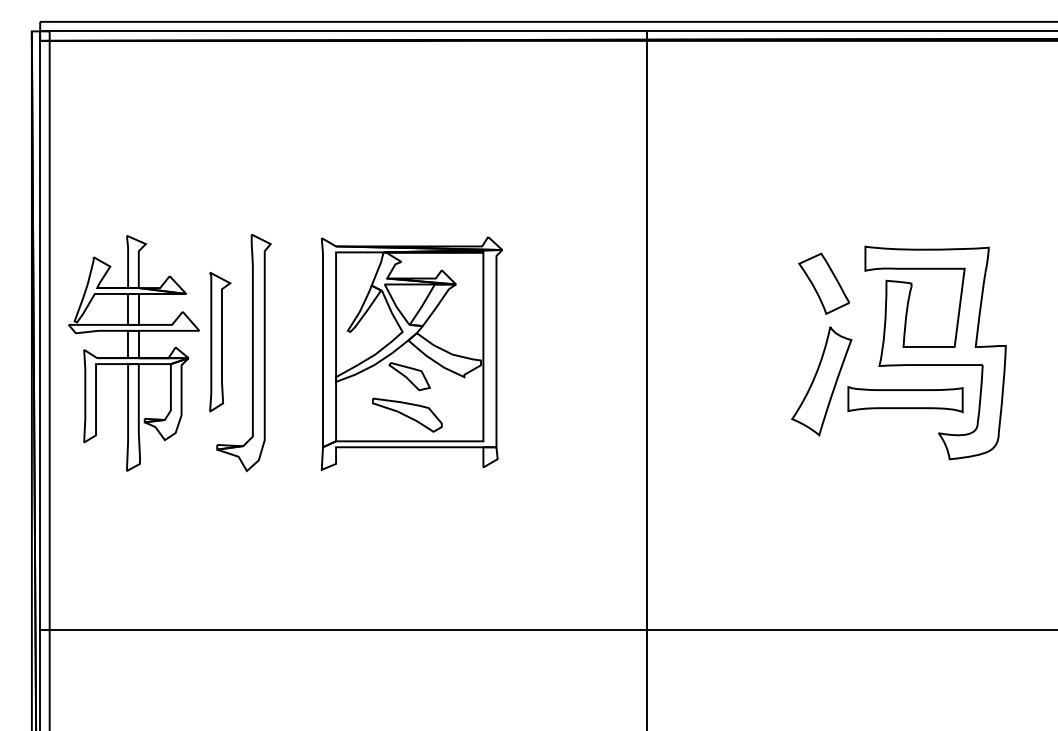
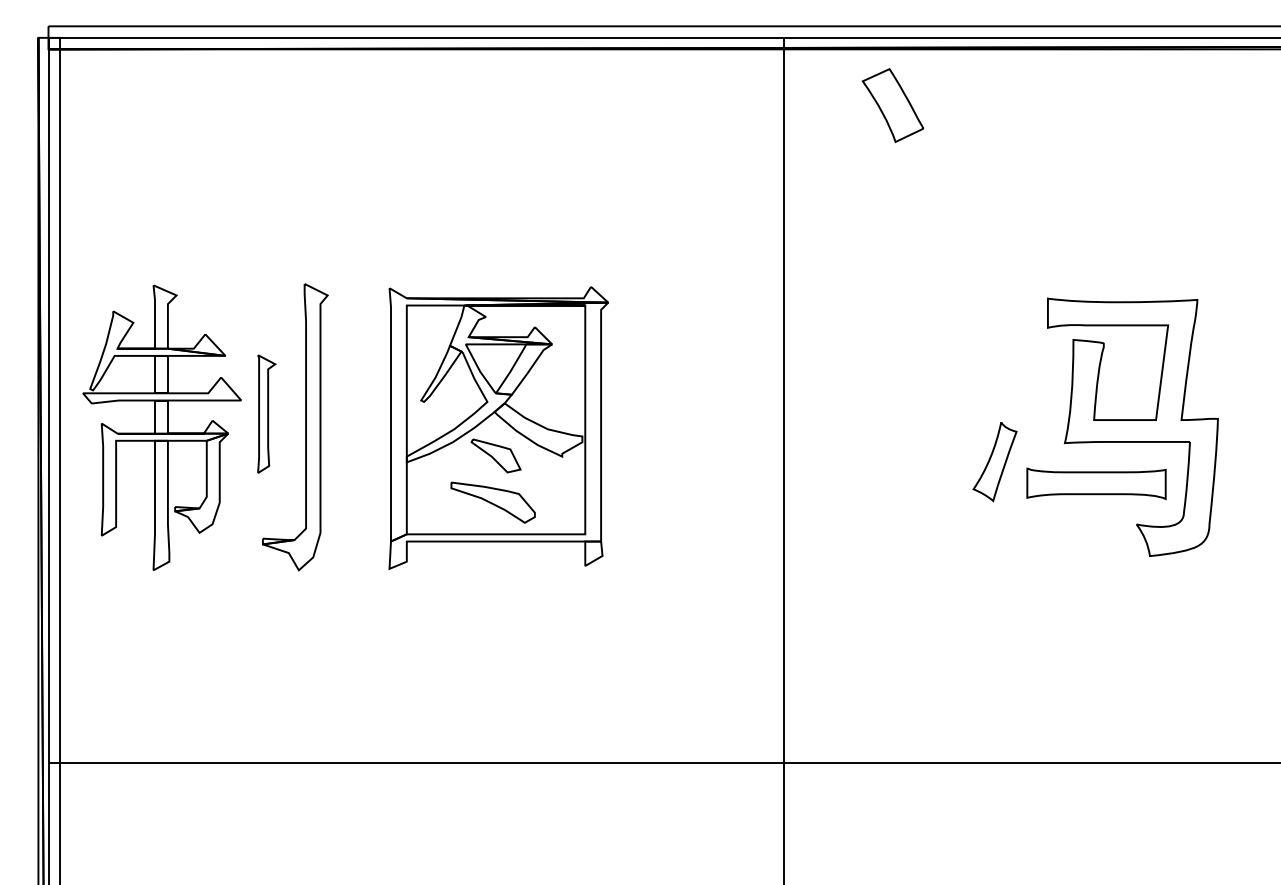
part: (823, 283) -> (892, 105), moved
part: (220, 341) -> (266, 413), size x0.7
part: (821, 381) -> (994, 461), size x0.6

